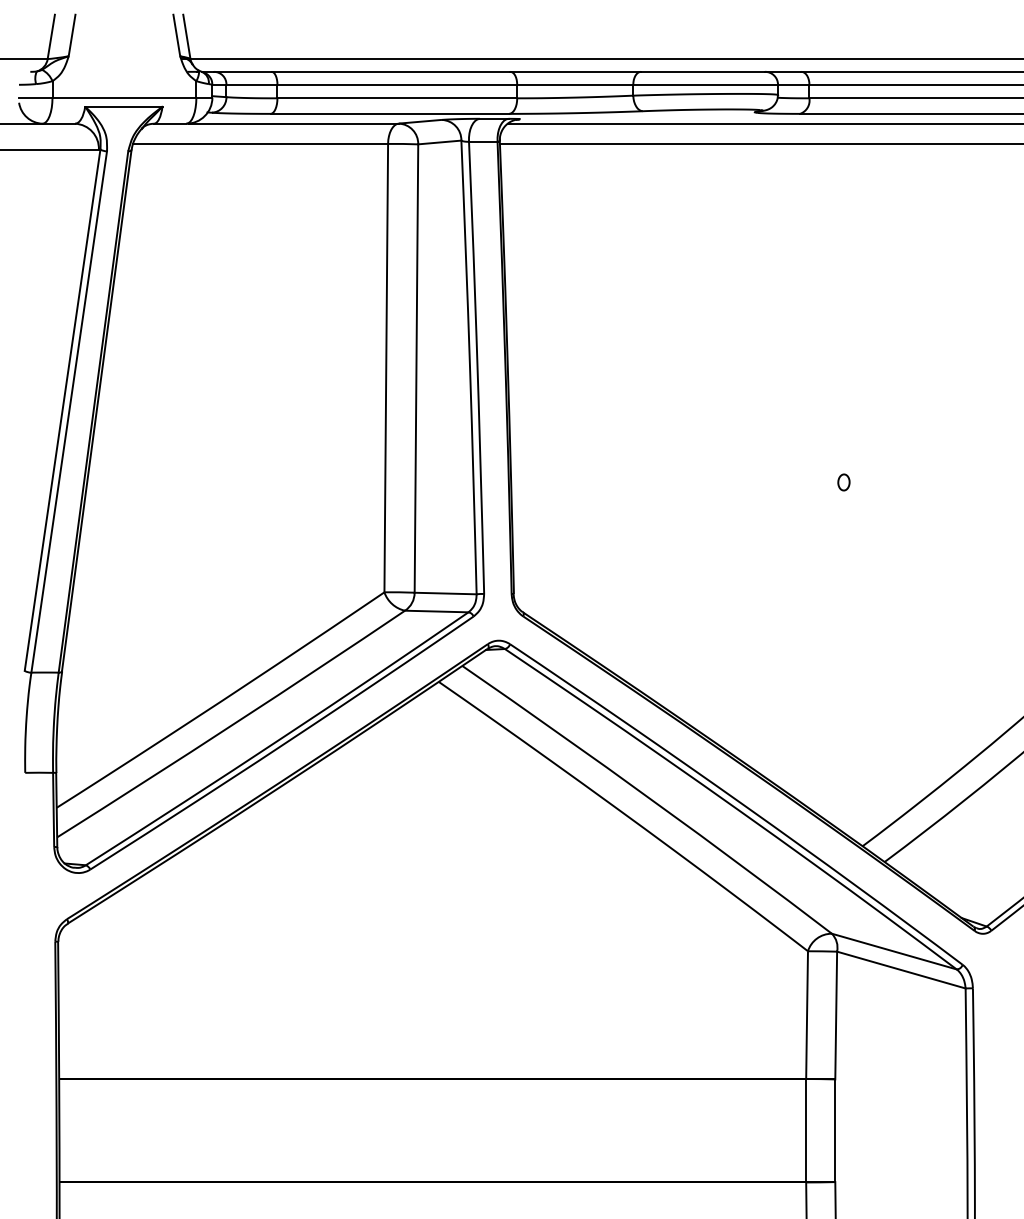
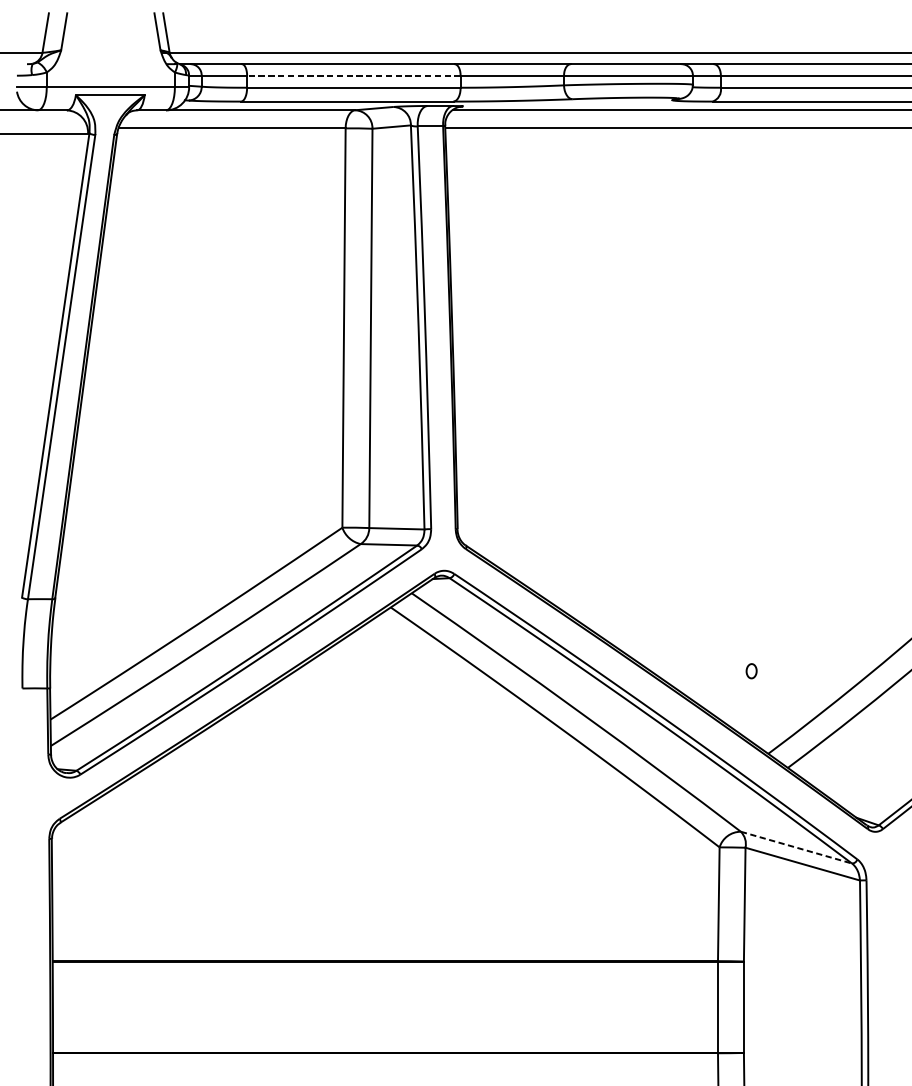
line: (397, 84) -> (354, 75), solid -> dashed
part: (843, 482) -> (751, 671), moved
line: (894, 951) -> (796, 847), solid -> dashed

